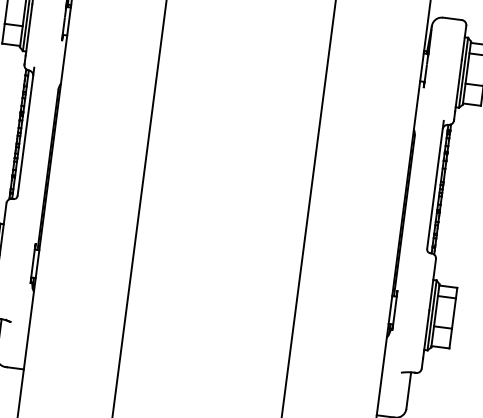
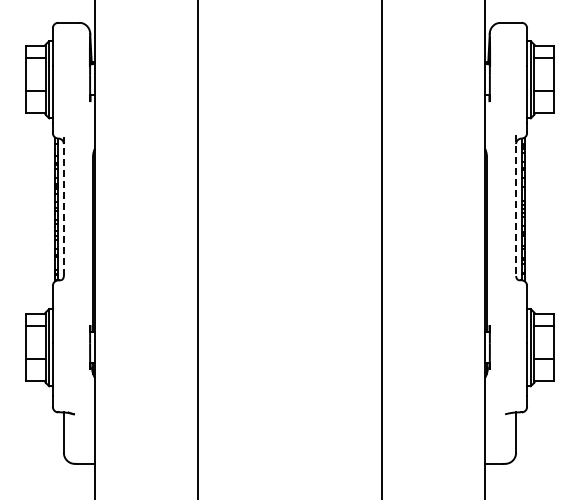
line: (25, 131) -> (63, 205), solid -> dashed
line: (435, 184) -> (516, 205), solid -> dashed

